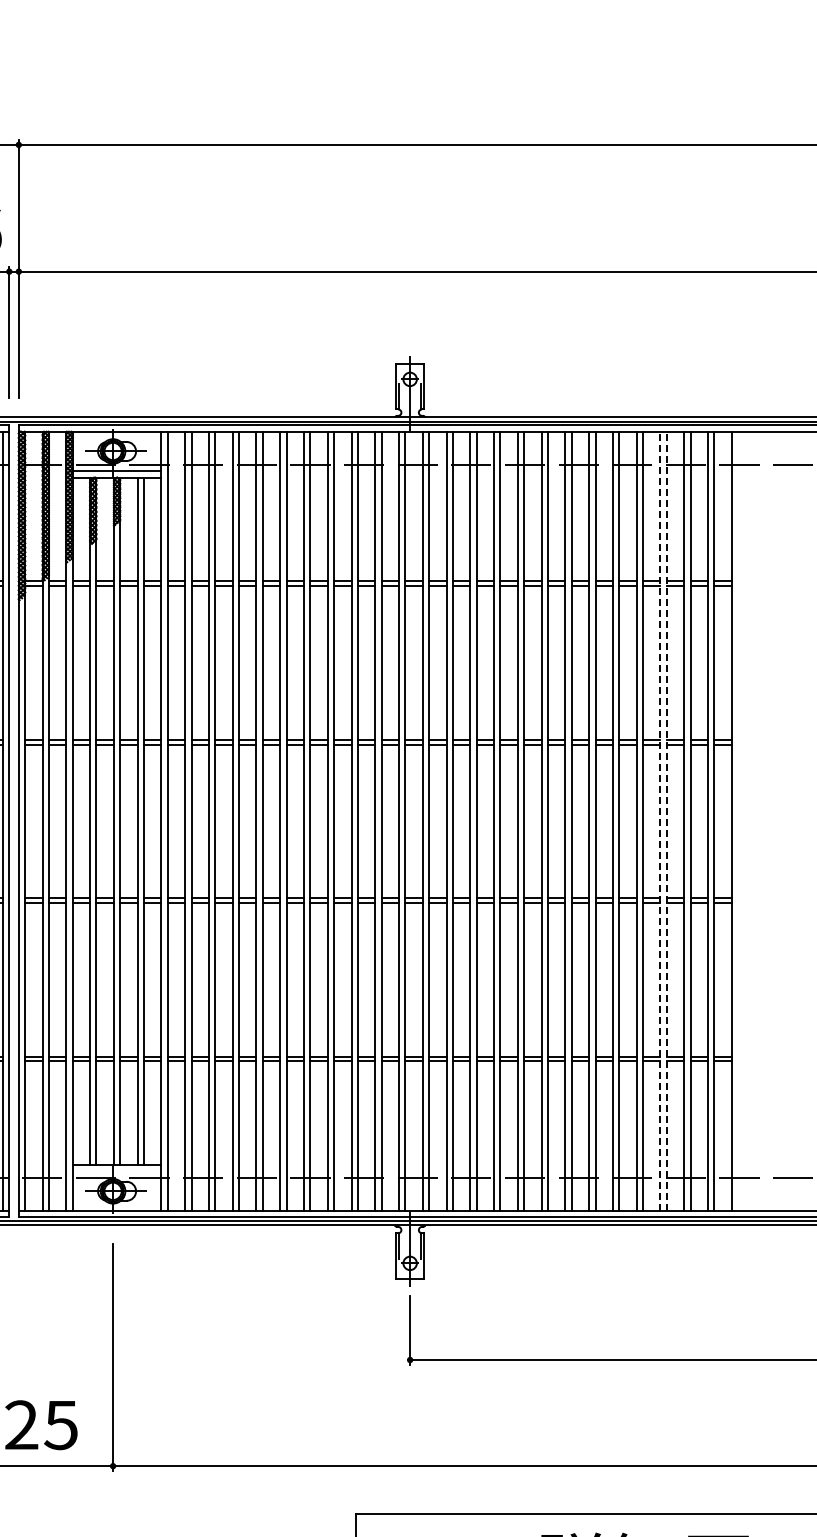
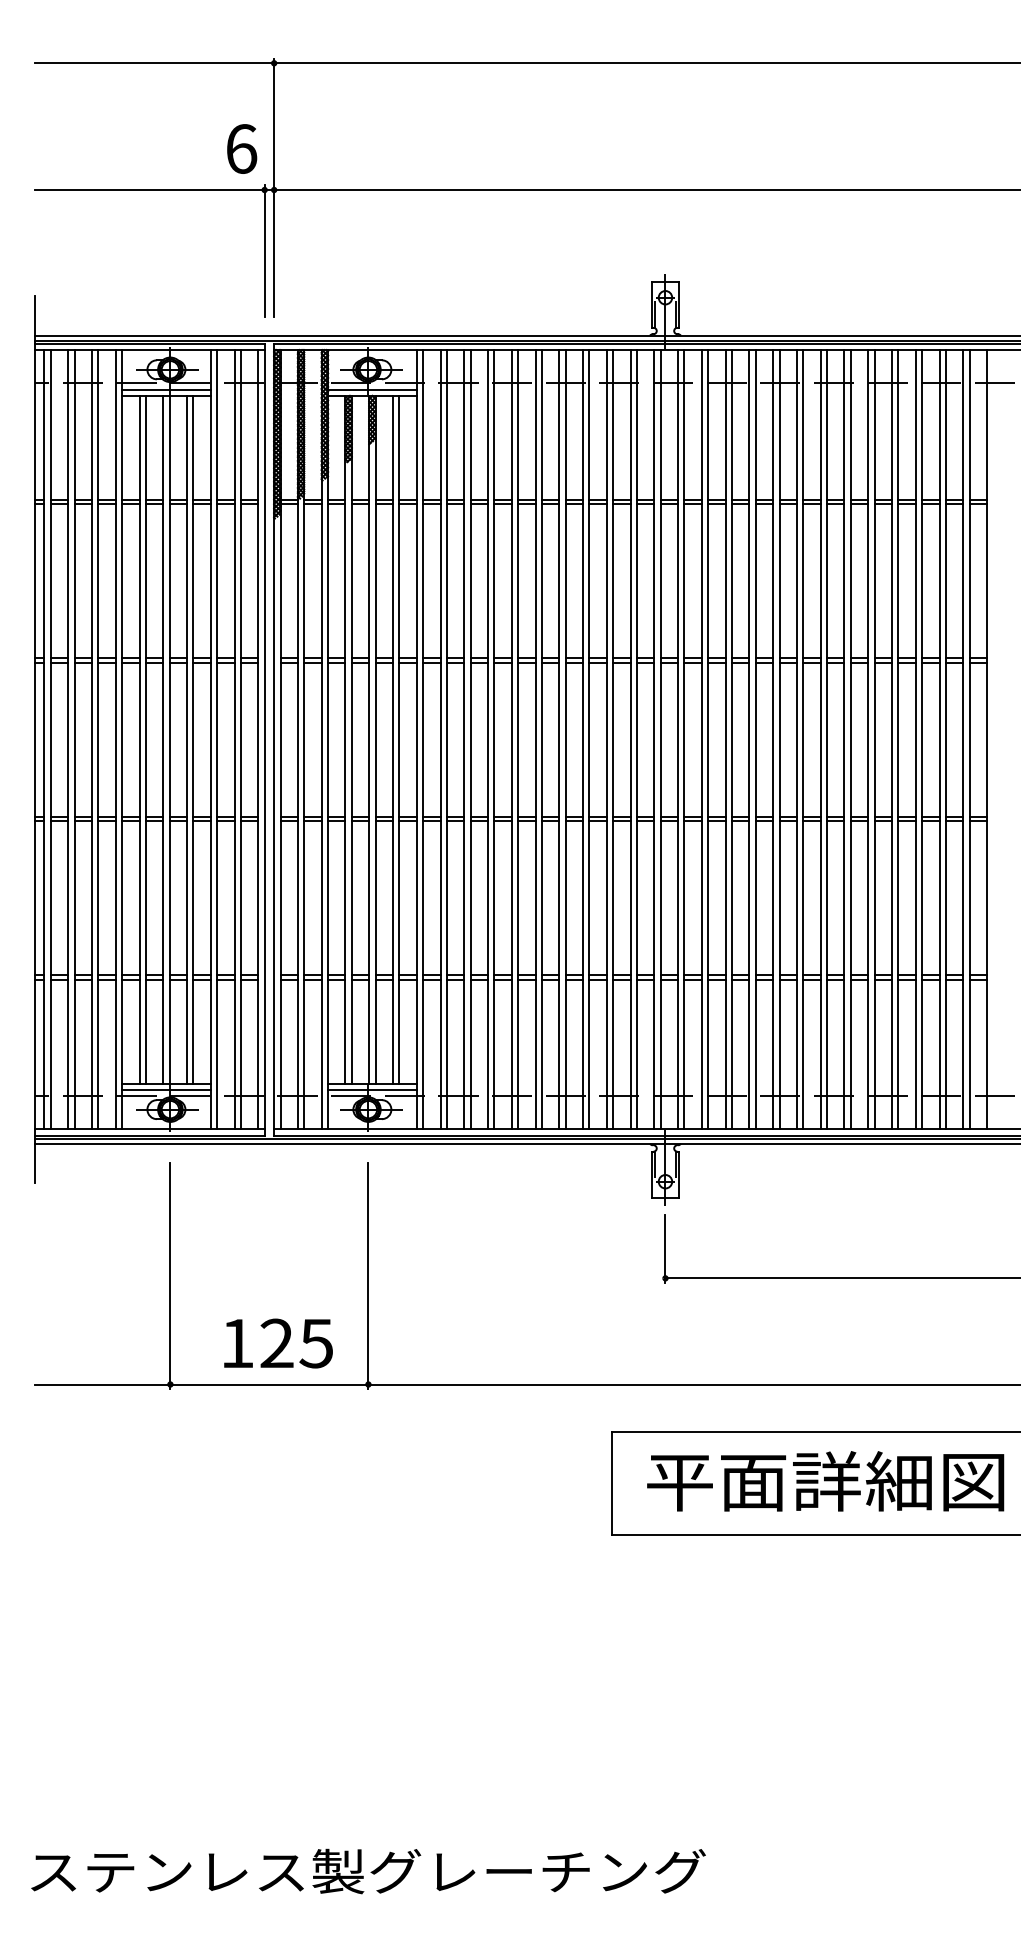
line: (660, 821) -> (915, 739), dashed -> solid
line: (667, 821) -> (922, 739), dashed -> solid
line: (117, 1171) -> (372, 1089), added

